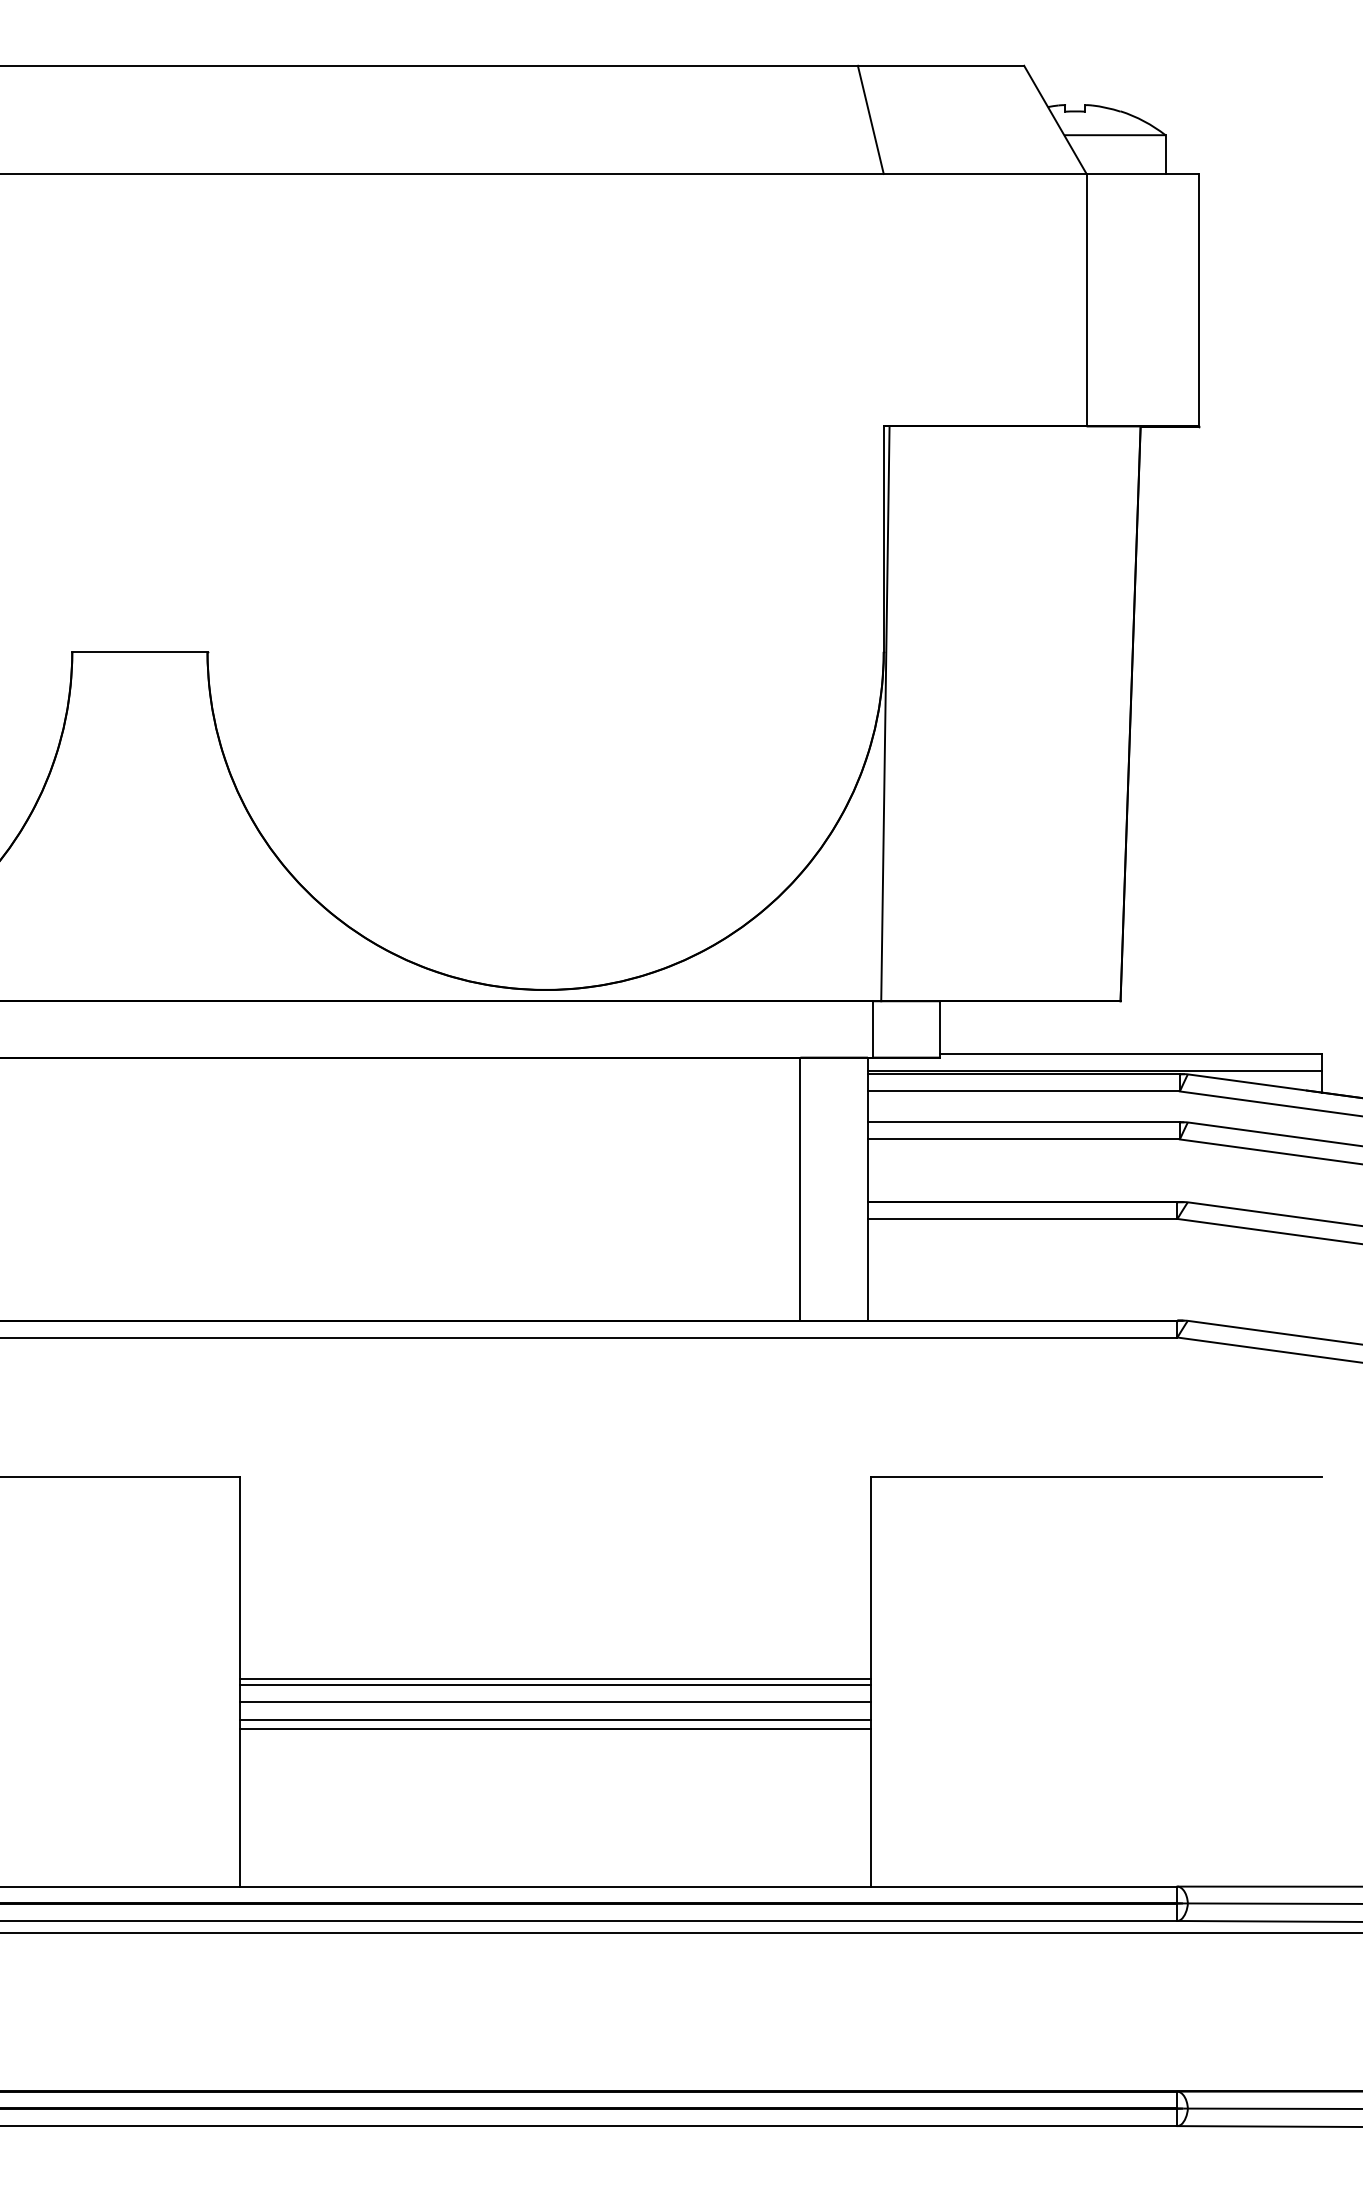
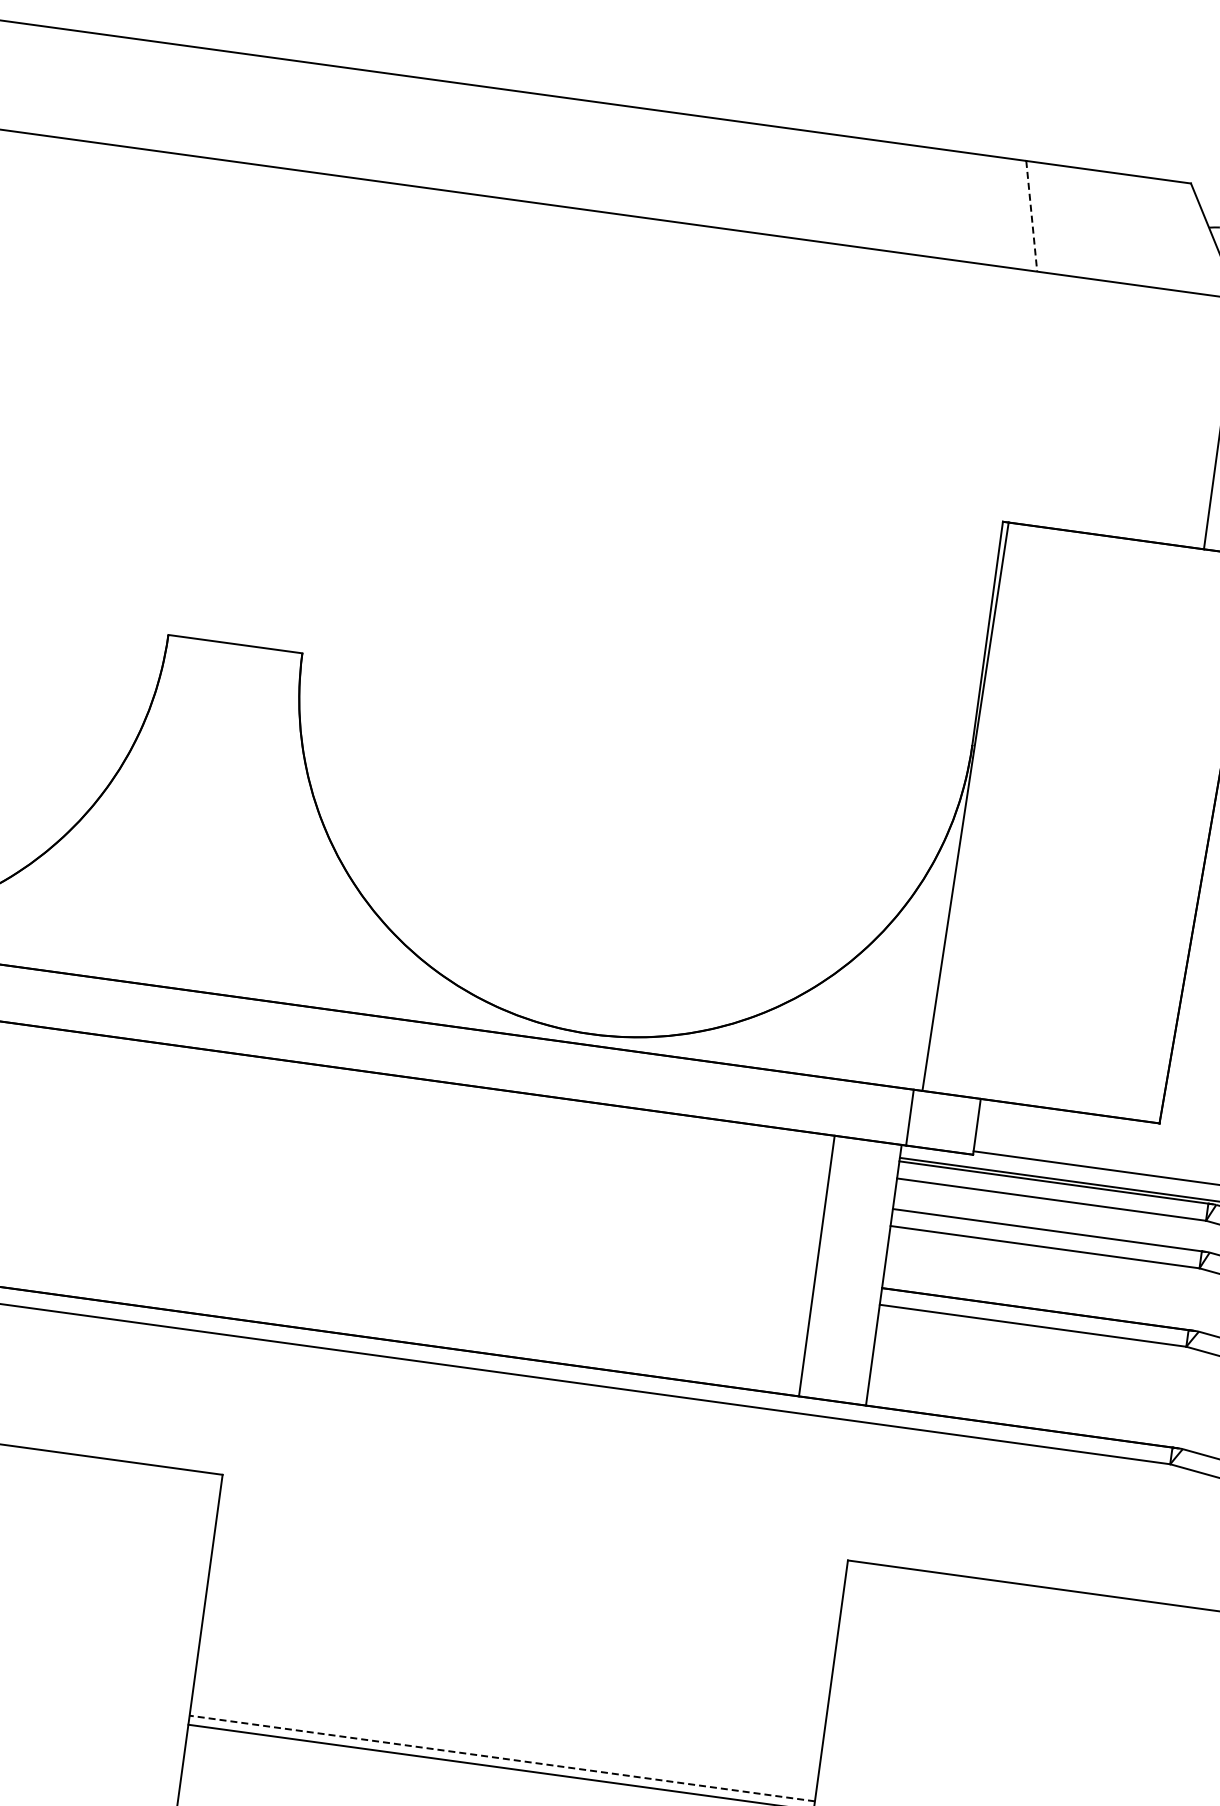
line: (870, 119) -> (1031, 215), solid -> dashed
line: (555, 1679) -> (507, 1718), removed
line: (555, 1685) -> (506, 1724), removed
line: (555, 1701) -> (504, 1740), removed
line: (555, 1719) -> (502, 1758), solid -> dashed

